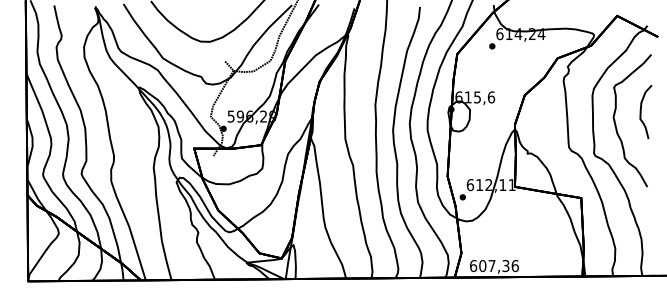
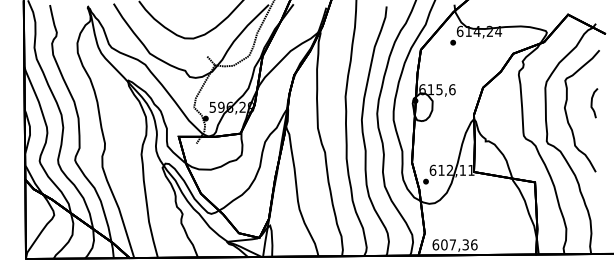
part: (645, 112) -> (594, 103), size x0.6

